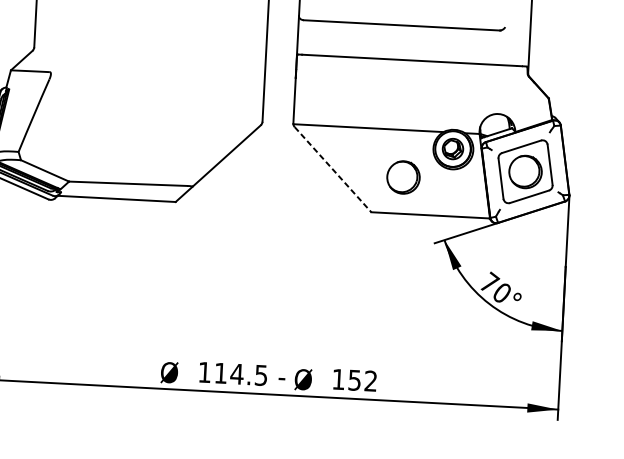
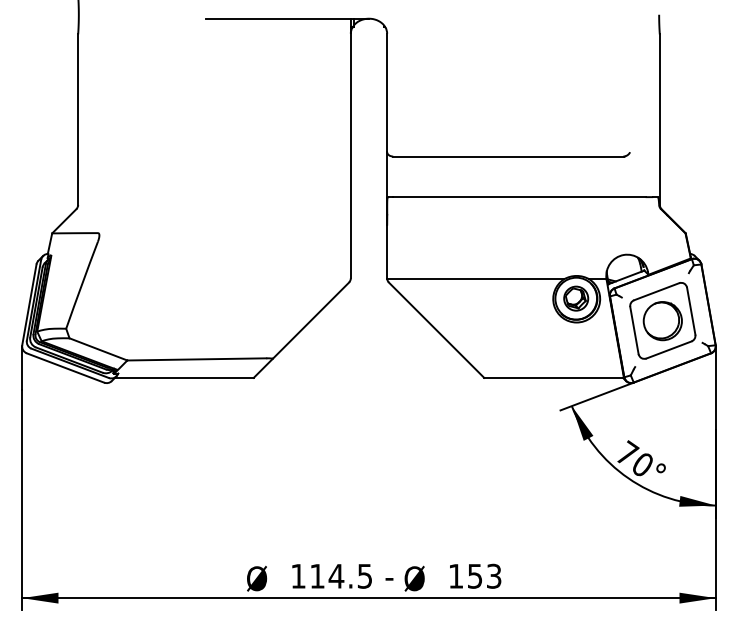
line: (332, 169) -> (436, 330), dashed -> solid
part: (403, 177) -> (519, 335), removed
text: (371, 381) -> (494, 576), 152 -> 153

